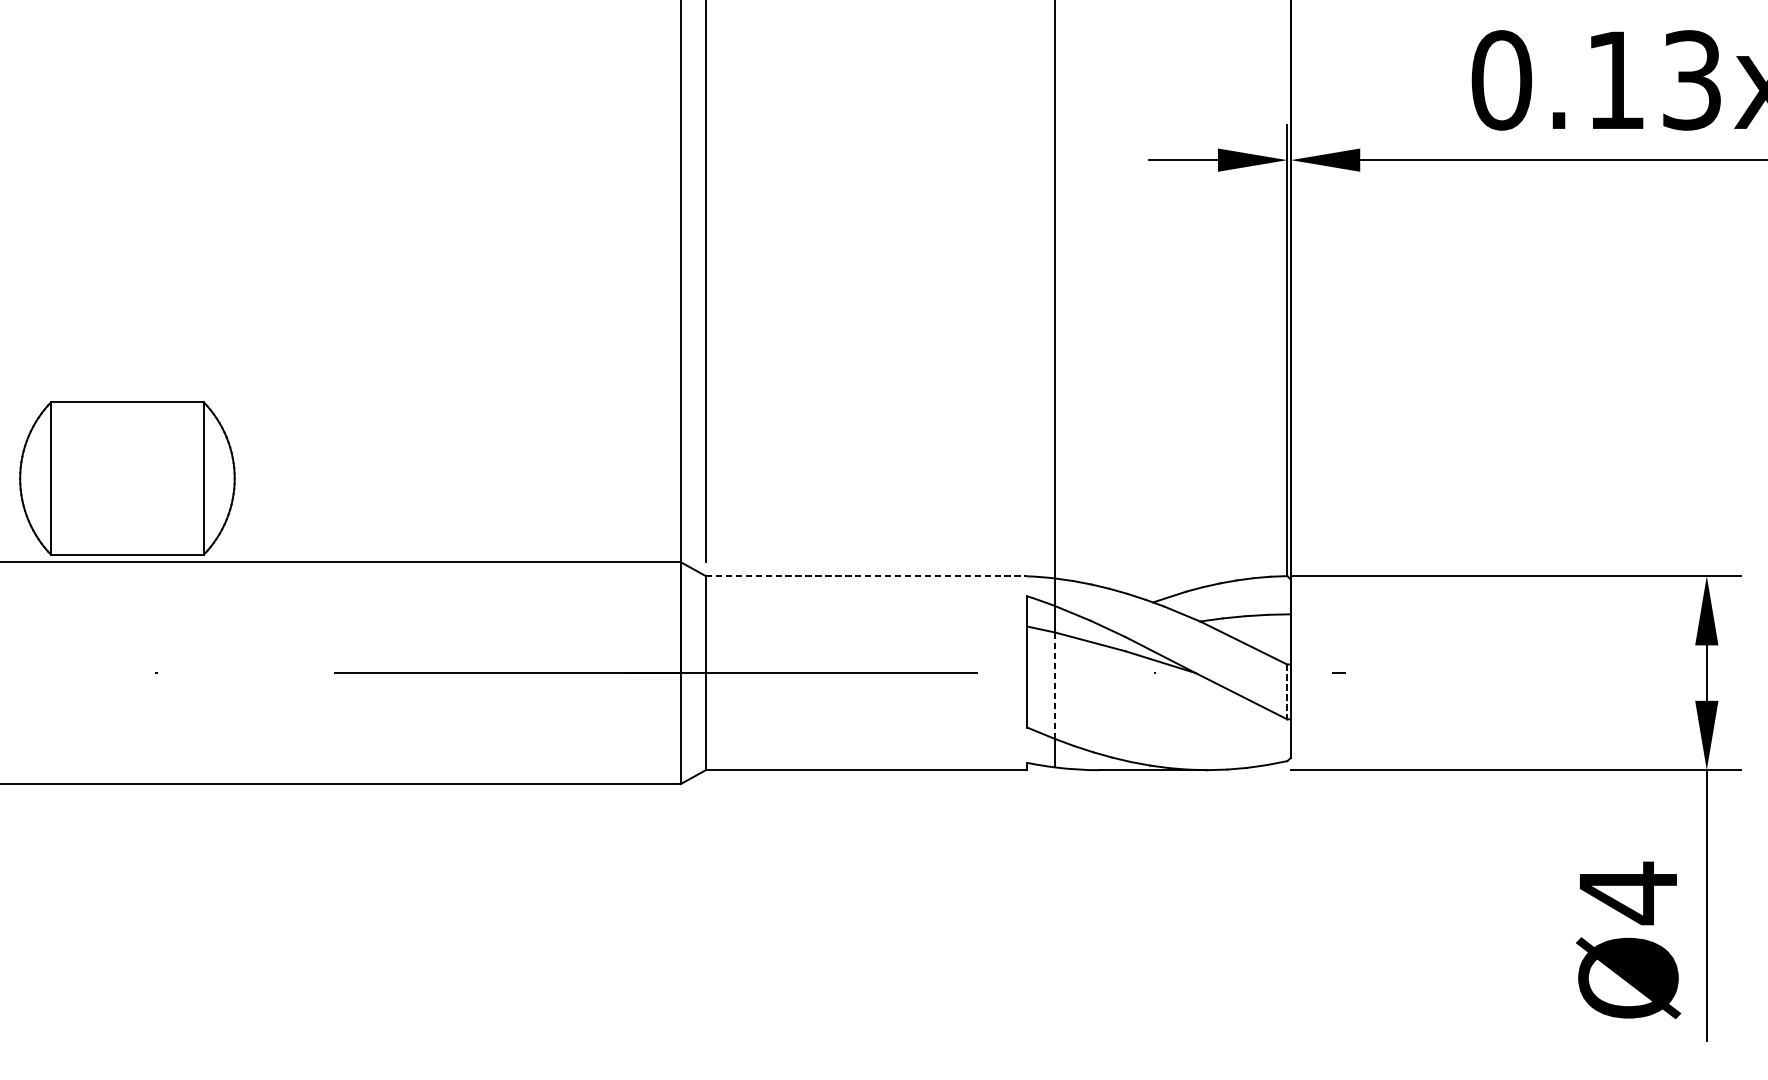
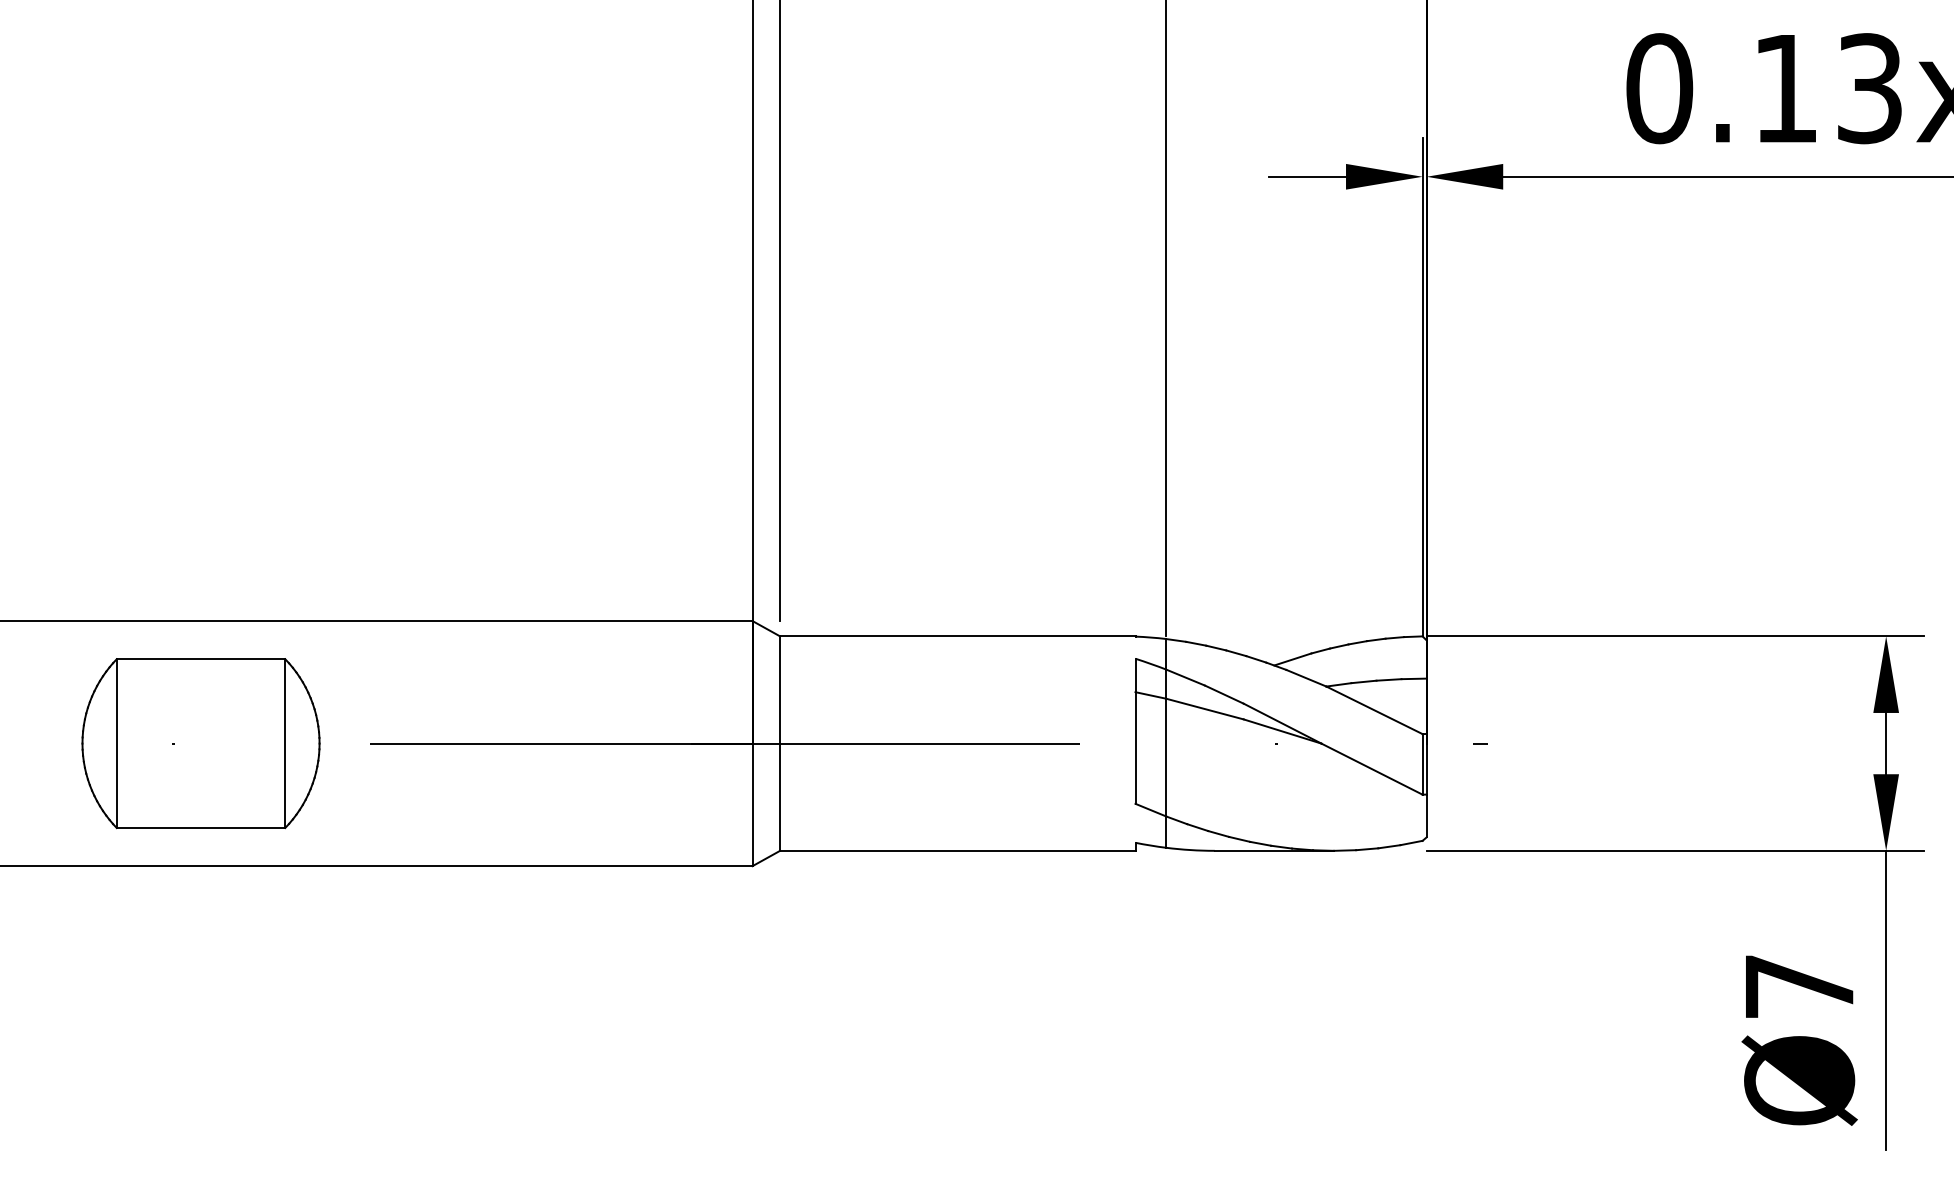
part: (126, 478) -> (200, 743), moved
line: (866, 576) -> (957, 636), dashed -> solid
line: (1055, 685) -> (1166, 757), dashed -> solid
line: (1287, 692) -> (1422, 764), dashed -> solid
text: (1628, 892) -> (1799, 986), Ø4 -> Ø7

